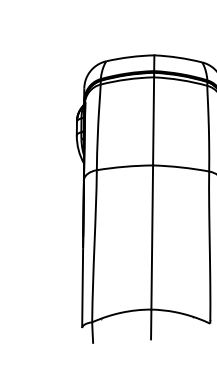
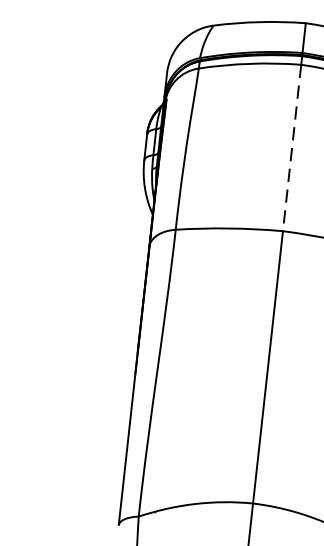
line: (153, 121) -> (291, 148), solid -> dashed

